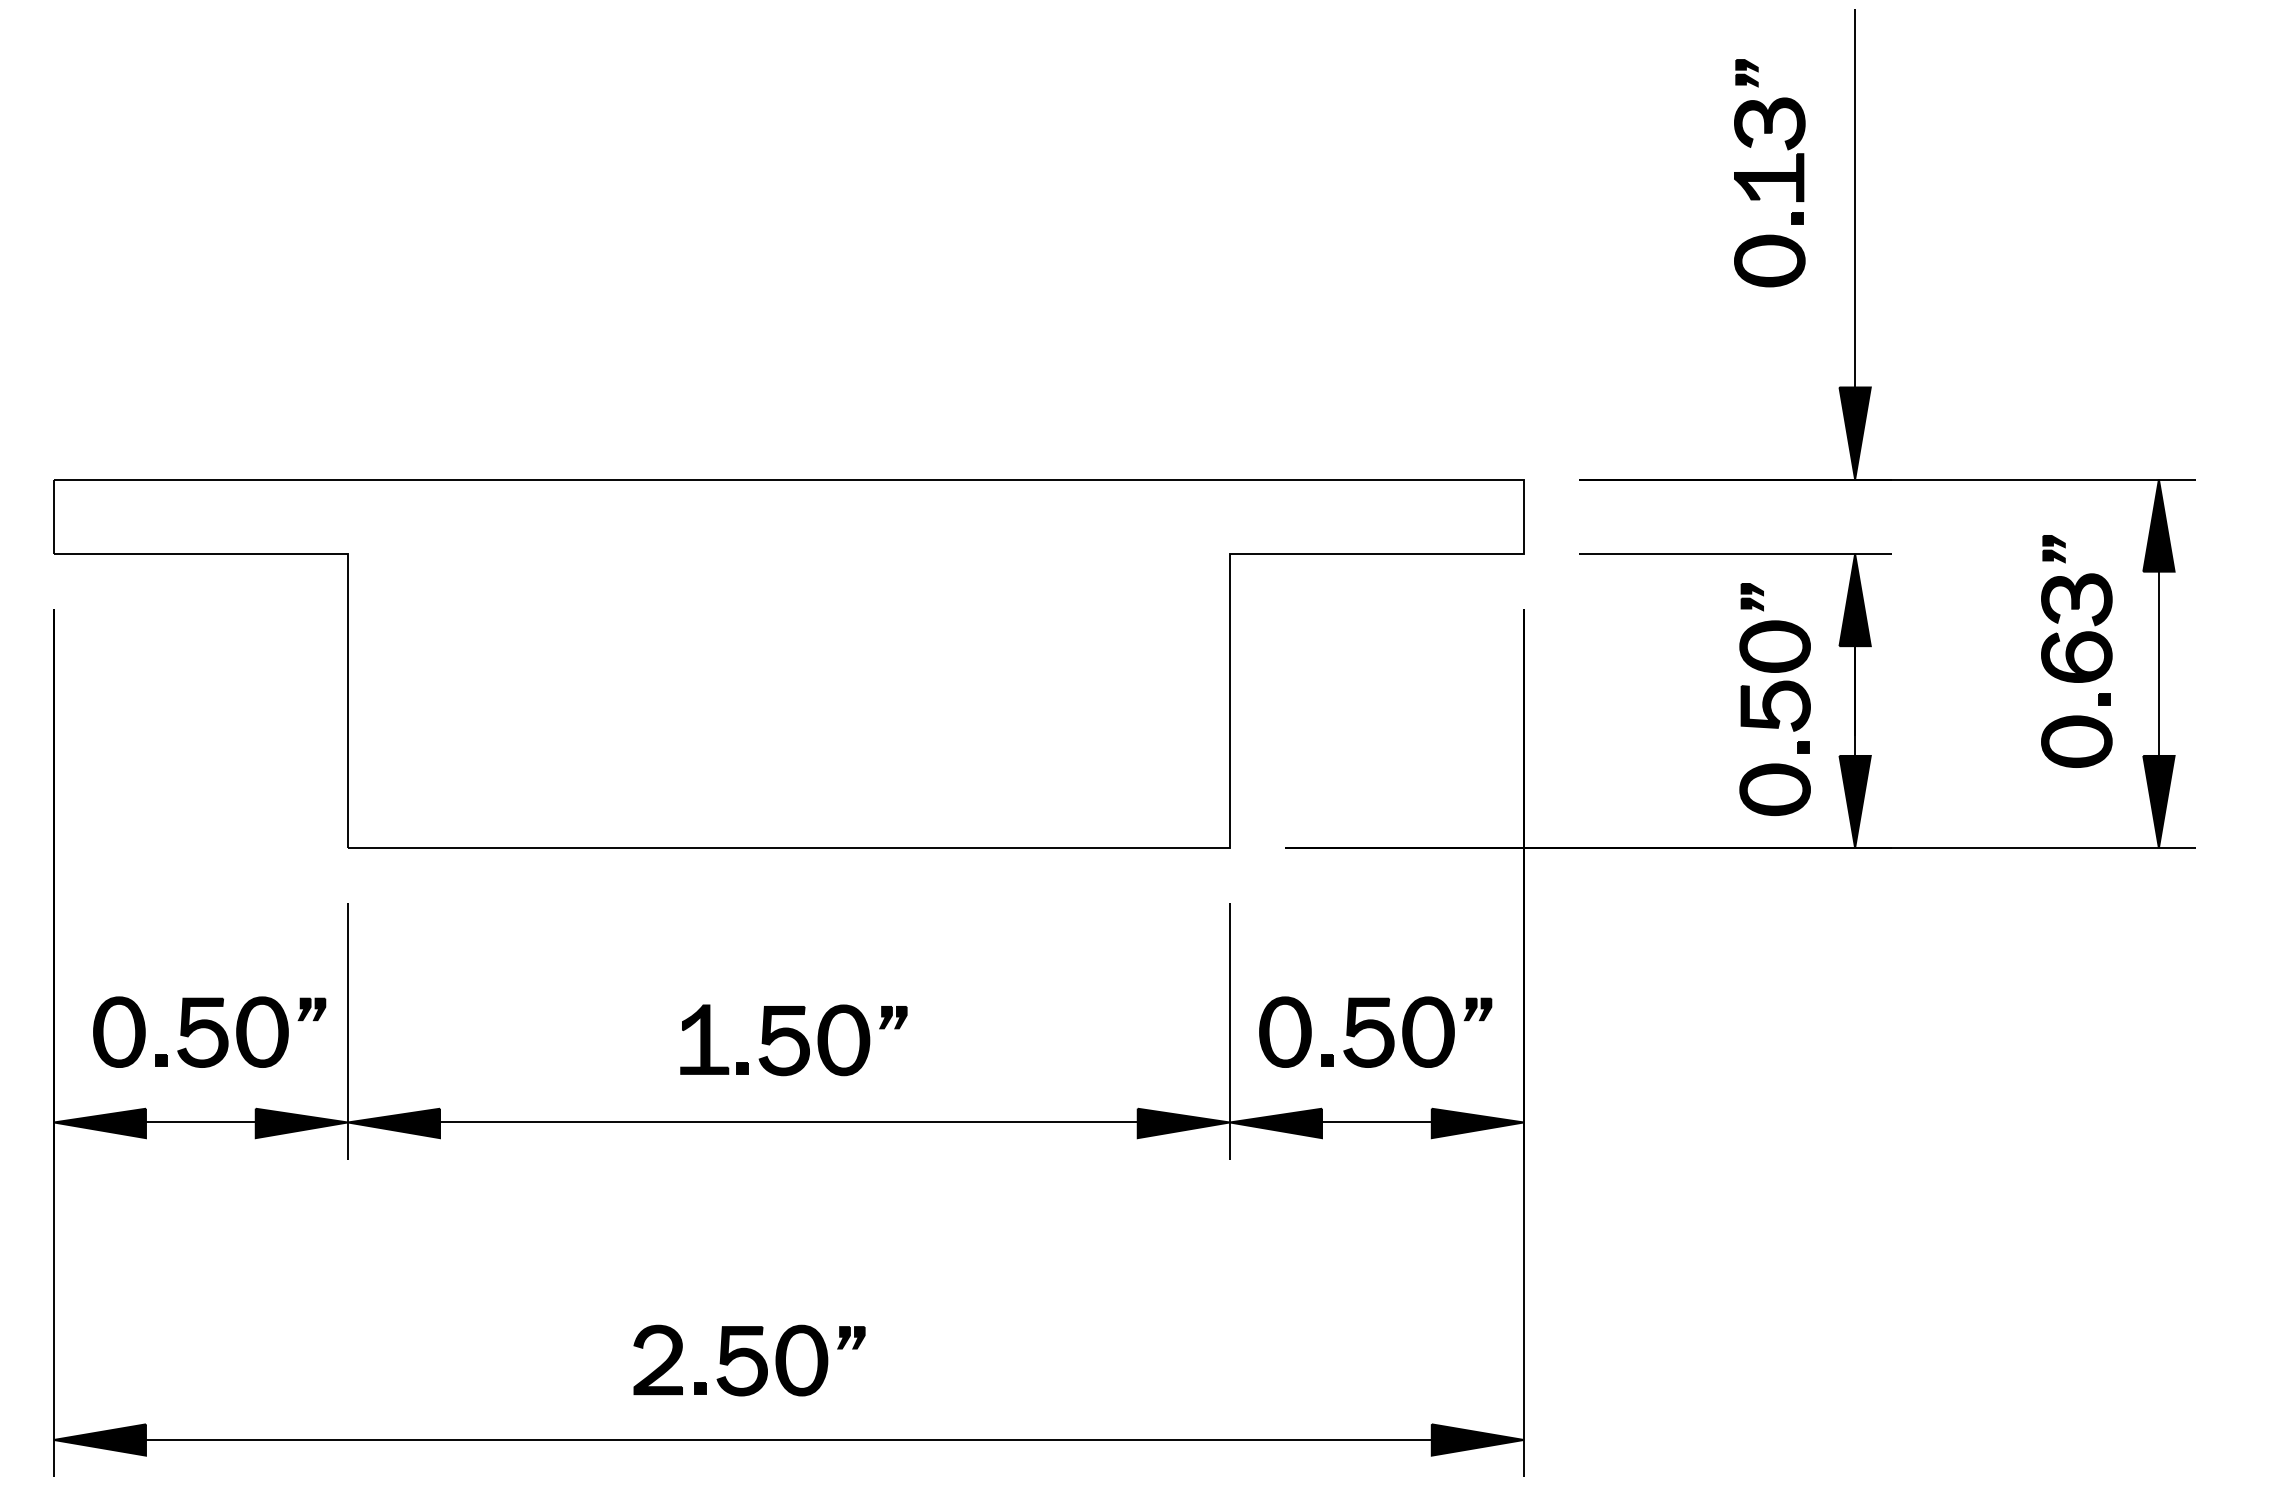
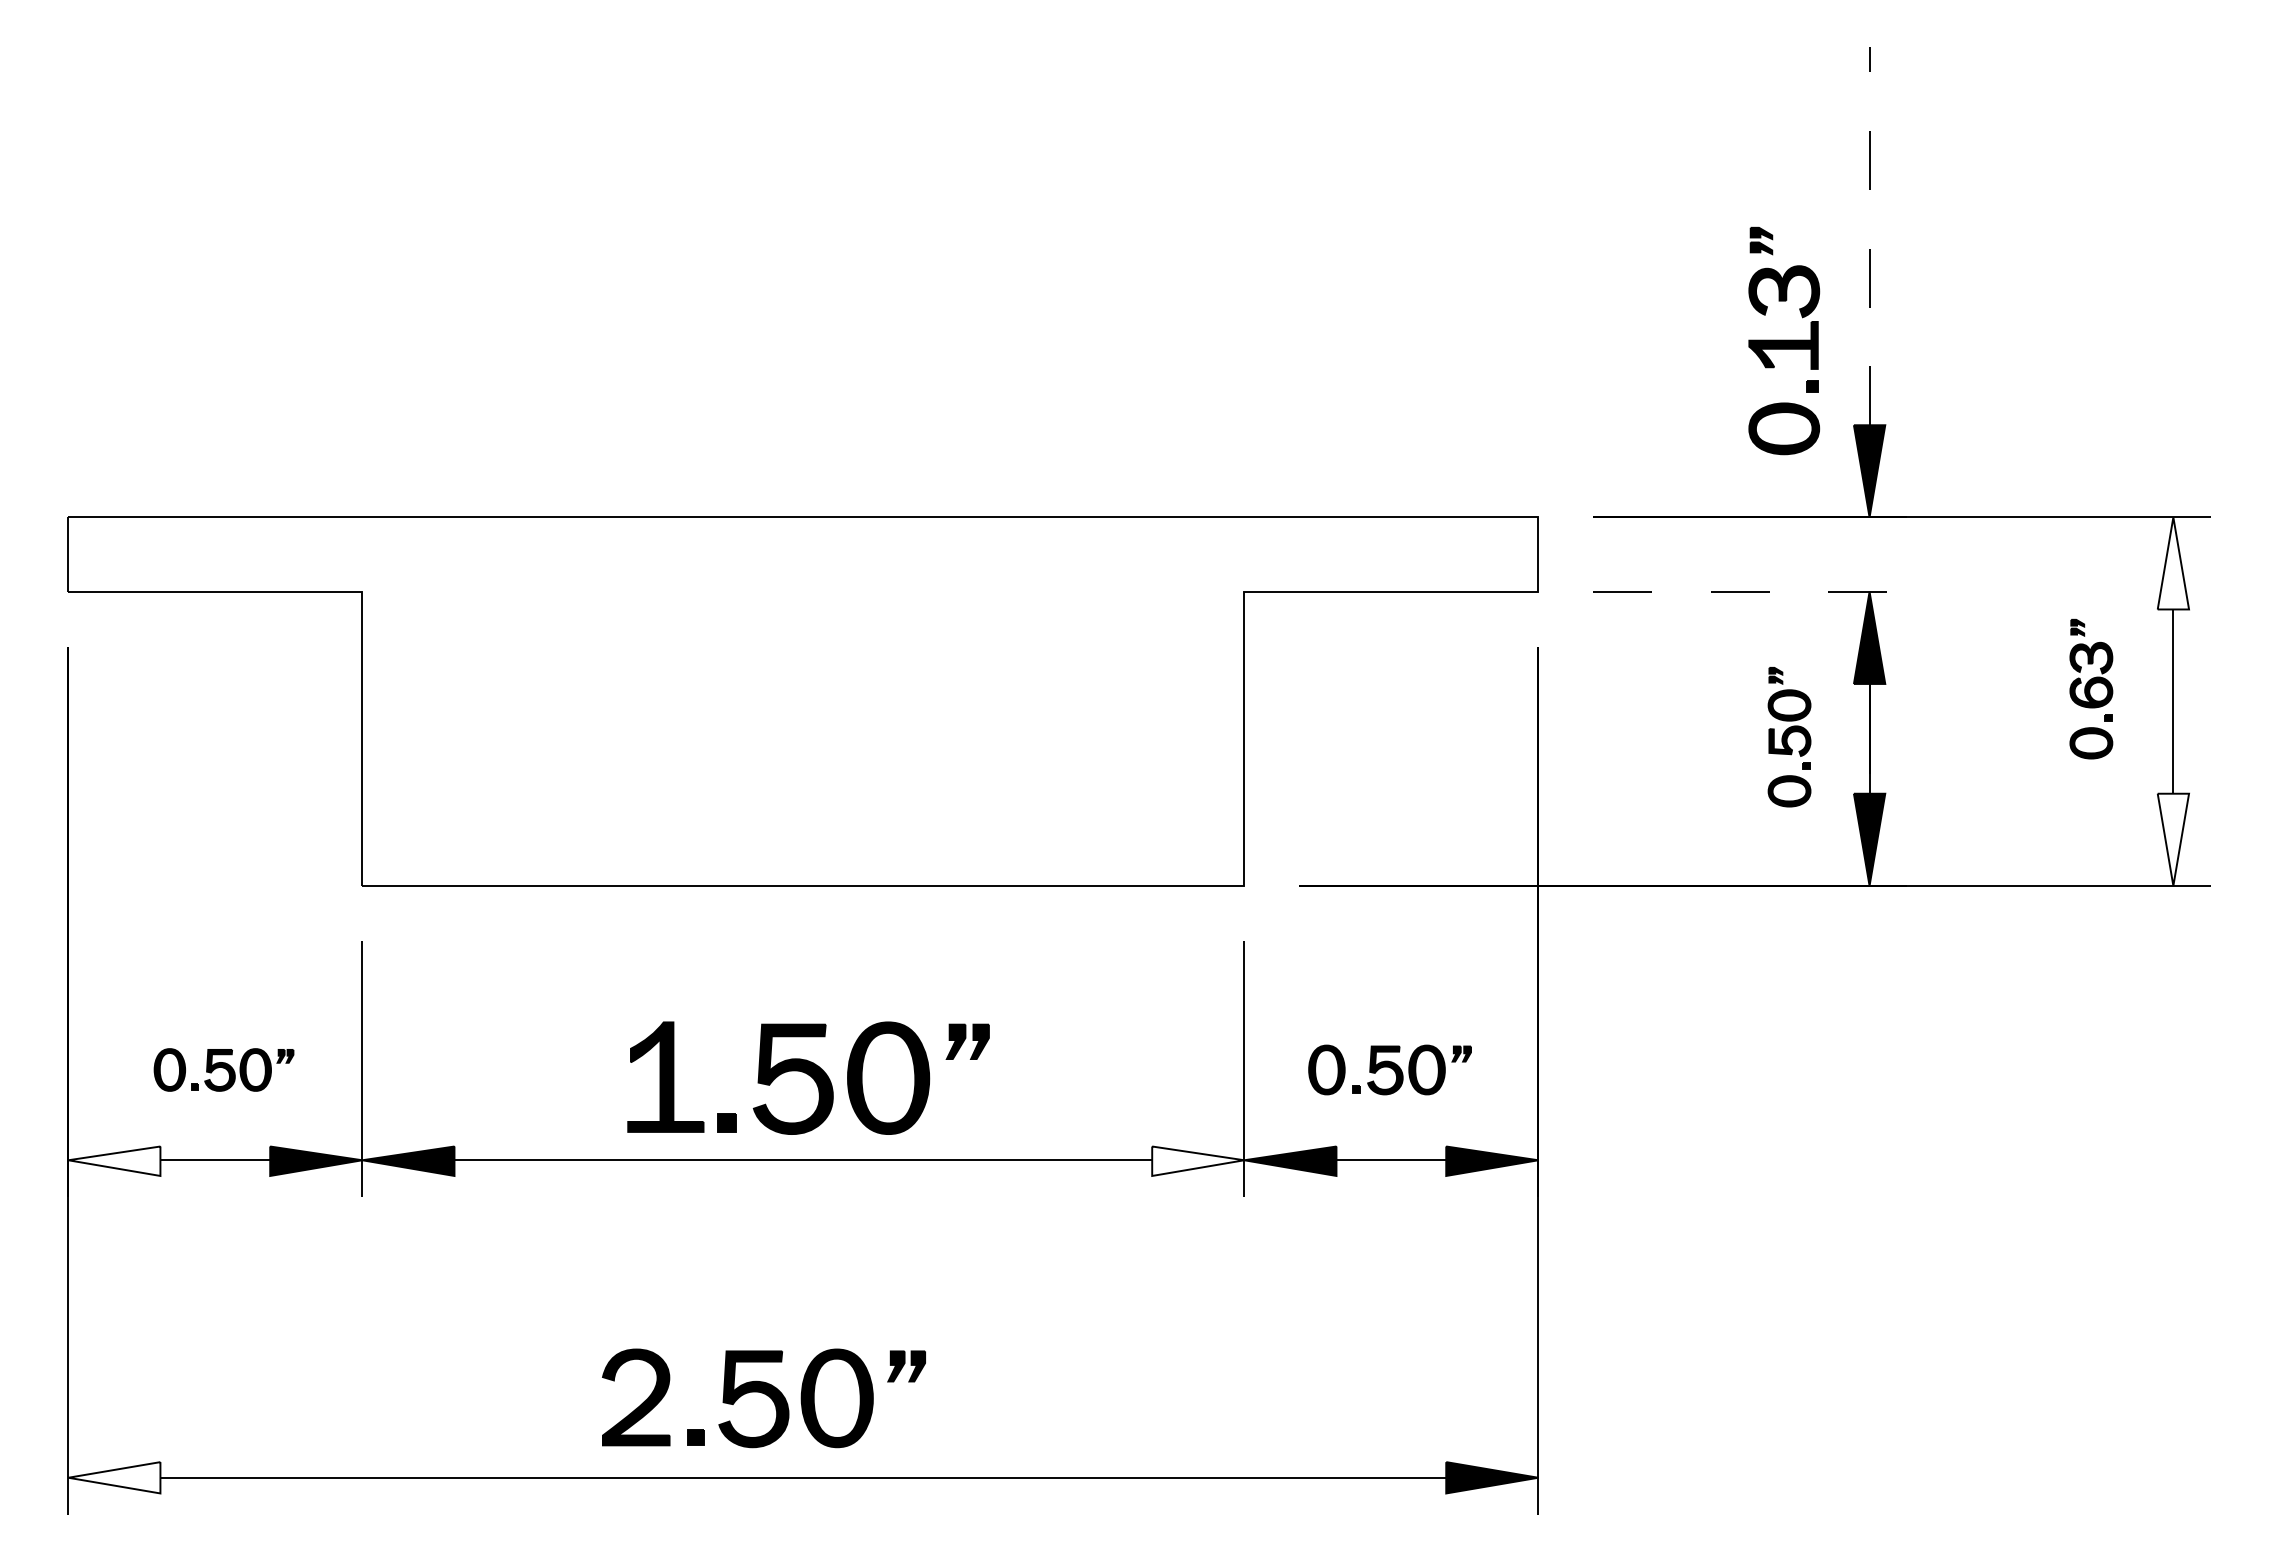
part: (1770, 172) -> (1784, 340), moved
line: (1855, 197) -> (1869, 235), solid -> dashed
fill: (2159, 525) -> (2173, 563), removed
line: (1736, 553) -> (1750, 591), solid -> dashed
part: (2077, 650) -> (2091, 688), size x0.6
part: (1775, 698) -> (1789, 736), size x0.6
fill: (2159, 801) -> (2173, 839), removed
part: (209, 1031) -> (223, 1069), size x0.6
part: (1375, 1031) -> (1389, 1069), size x0.7
part: (793, 1039) -> (807, 1077), size x1.6
fill: (100, 1122) -> (114, 1160), removed
fill: (1184, 1122) -> (1198, 1160), removed
part: (749, 1360) -> (763, 1398), size x1.4
fill: (100, 1439) -> (114, 1477), removed

